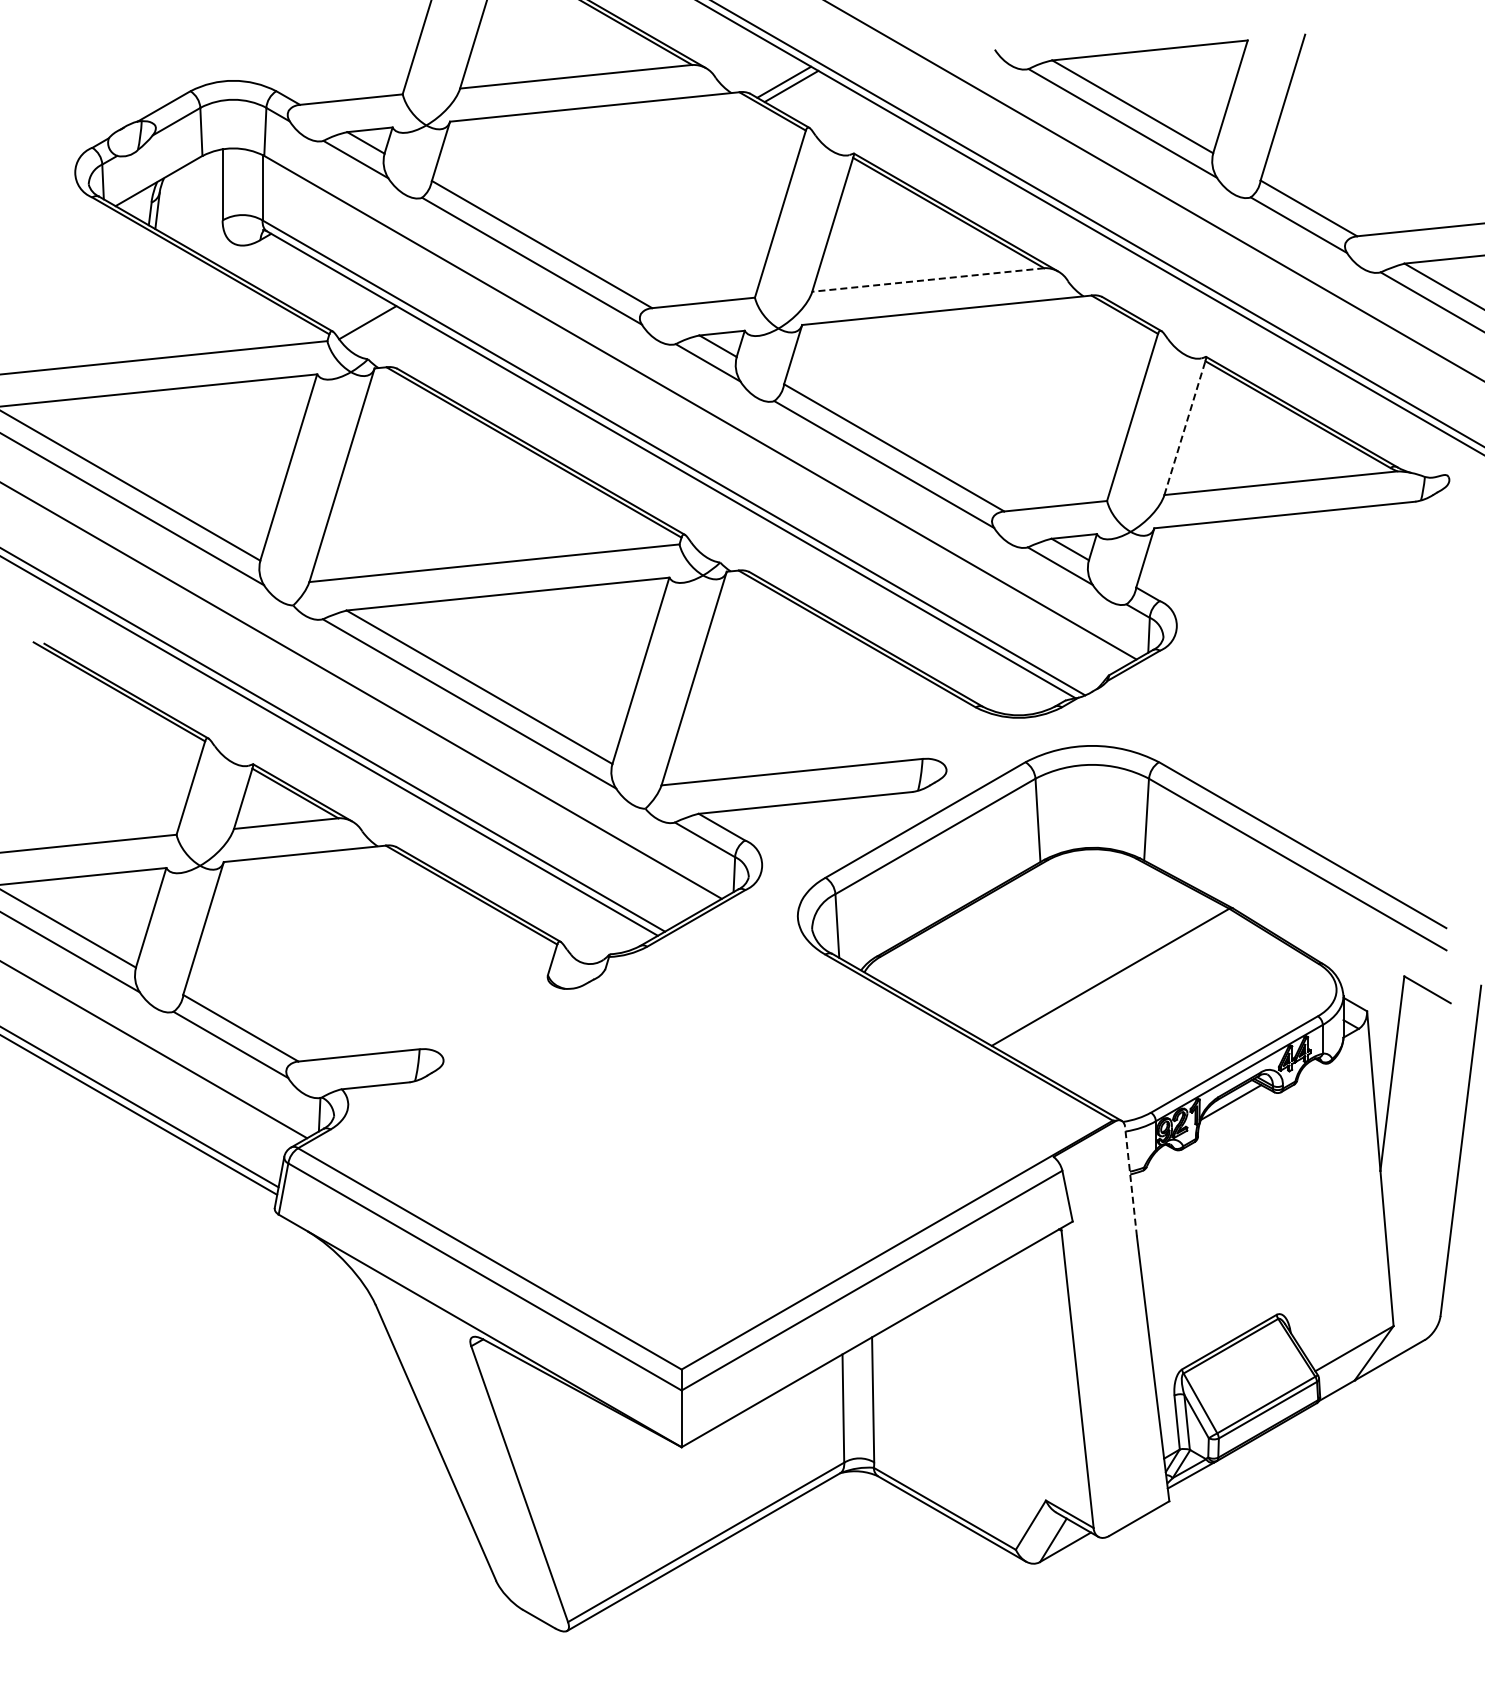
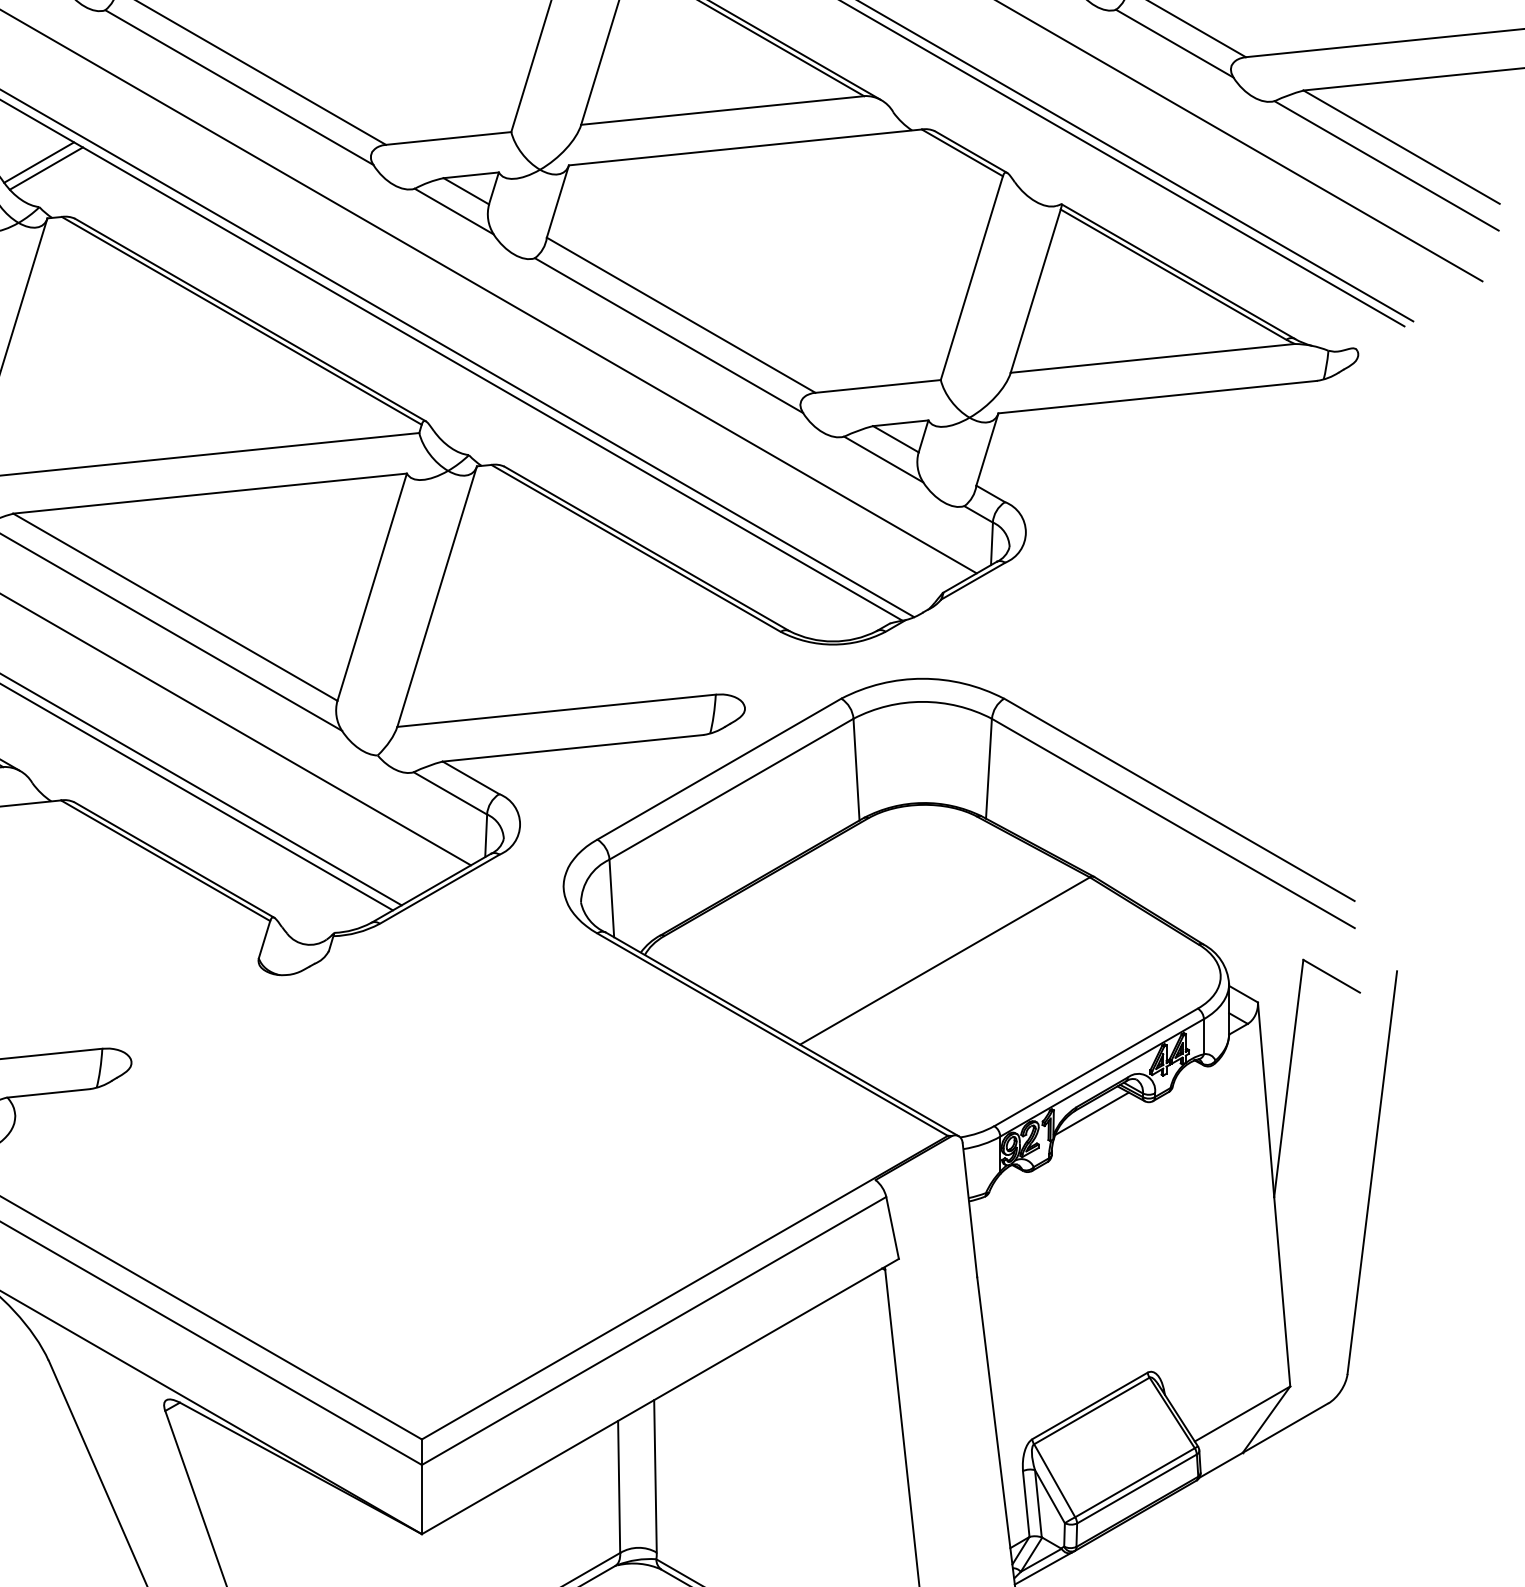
line: (928, 280) -> (722, 111), dashed -> solid
line: (373, 327) -> (46, 168), added
line: (1184, 428) -> (1035, 291), dashed -> solid
line: (1130, 1181) -> (969, 1210), dashed -> solid

